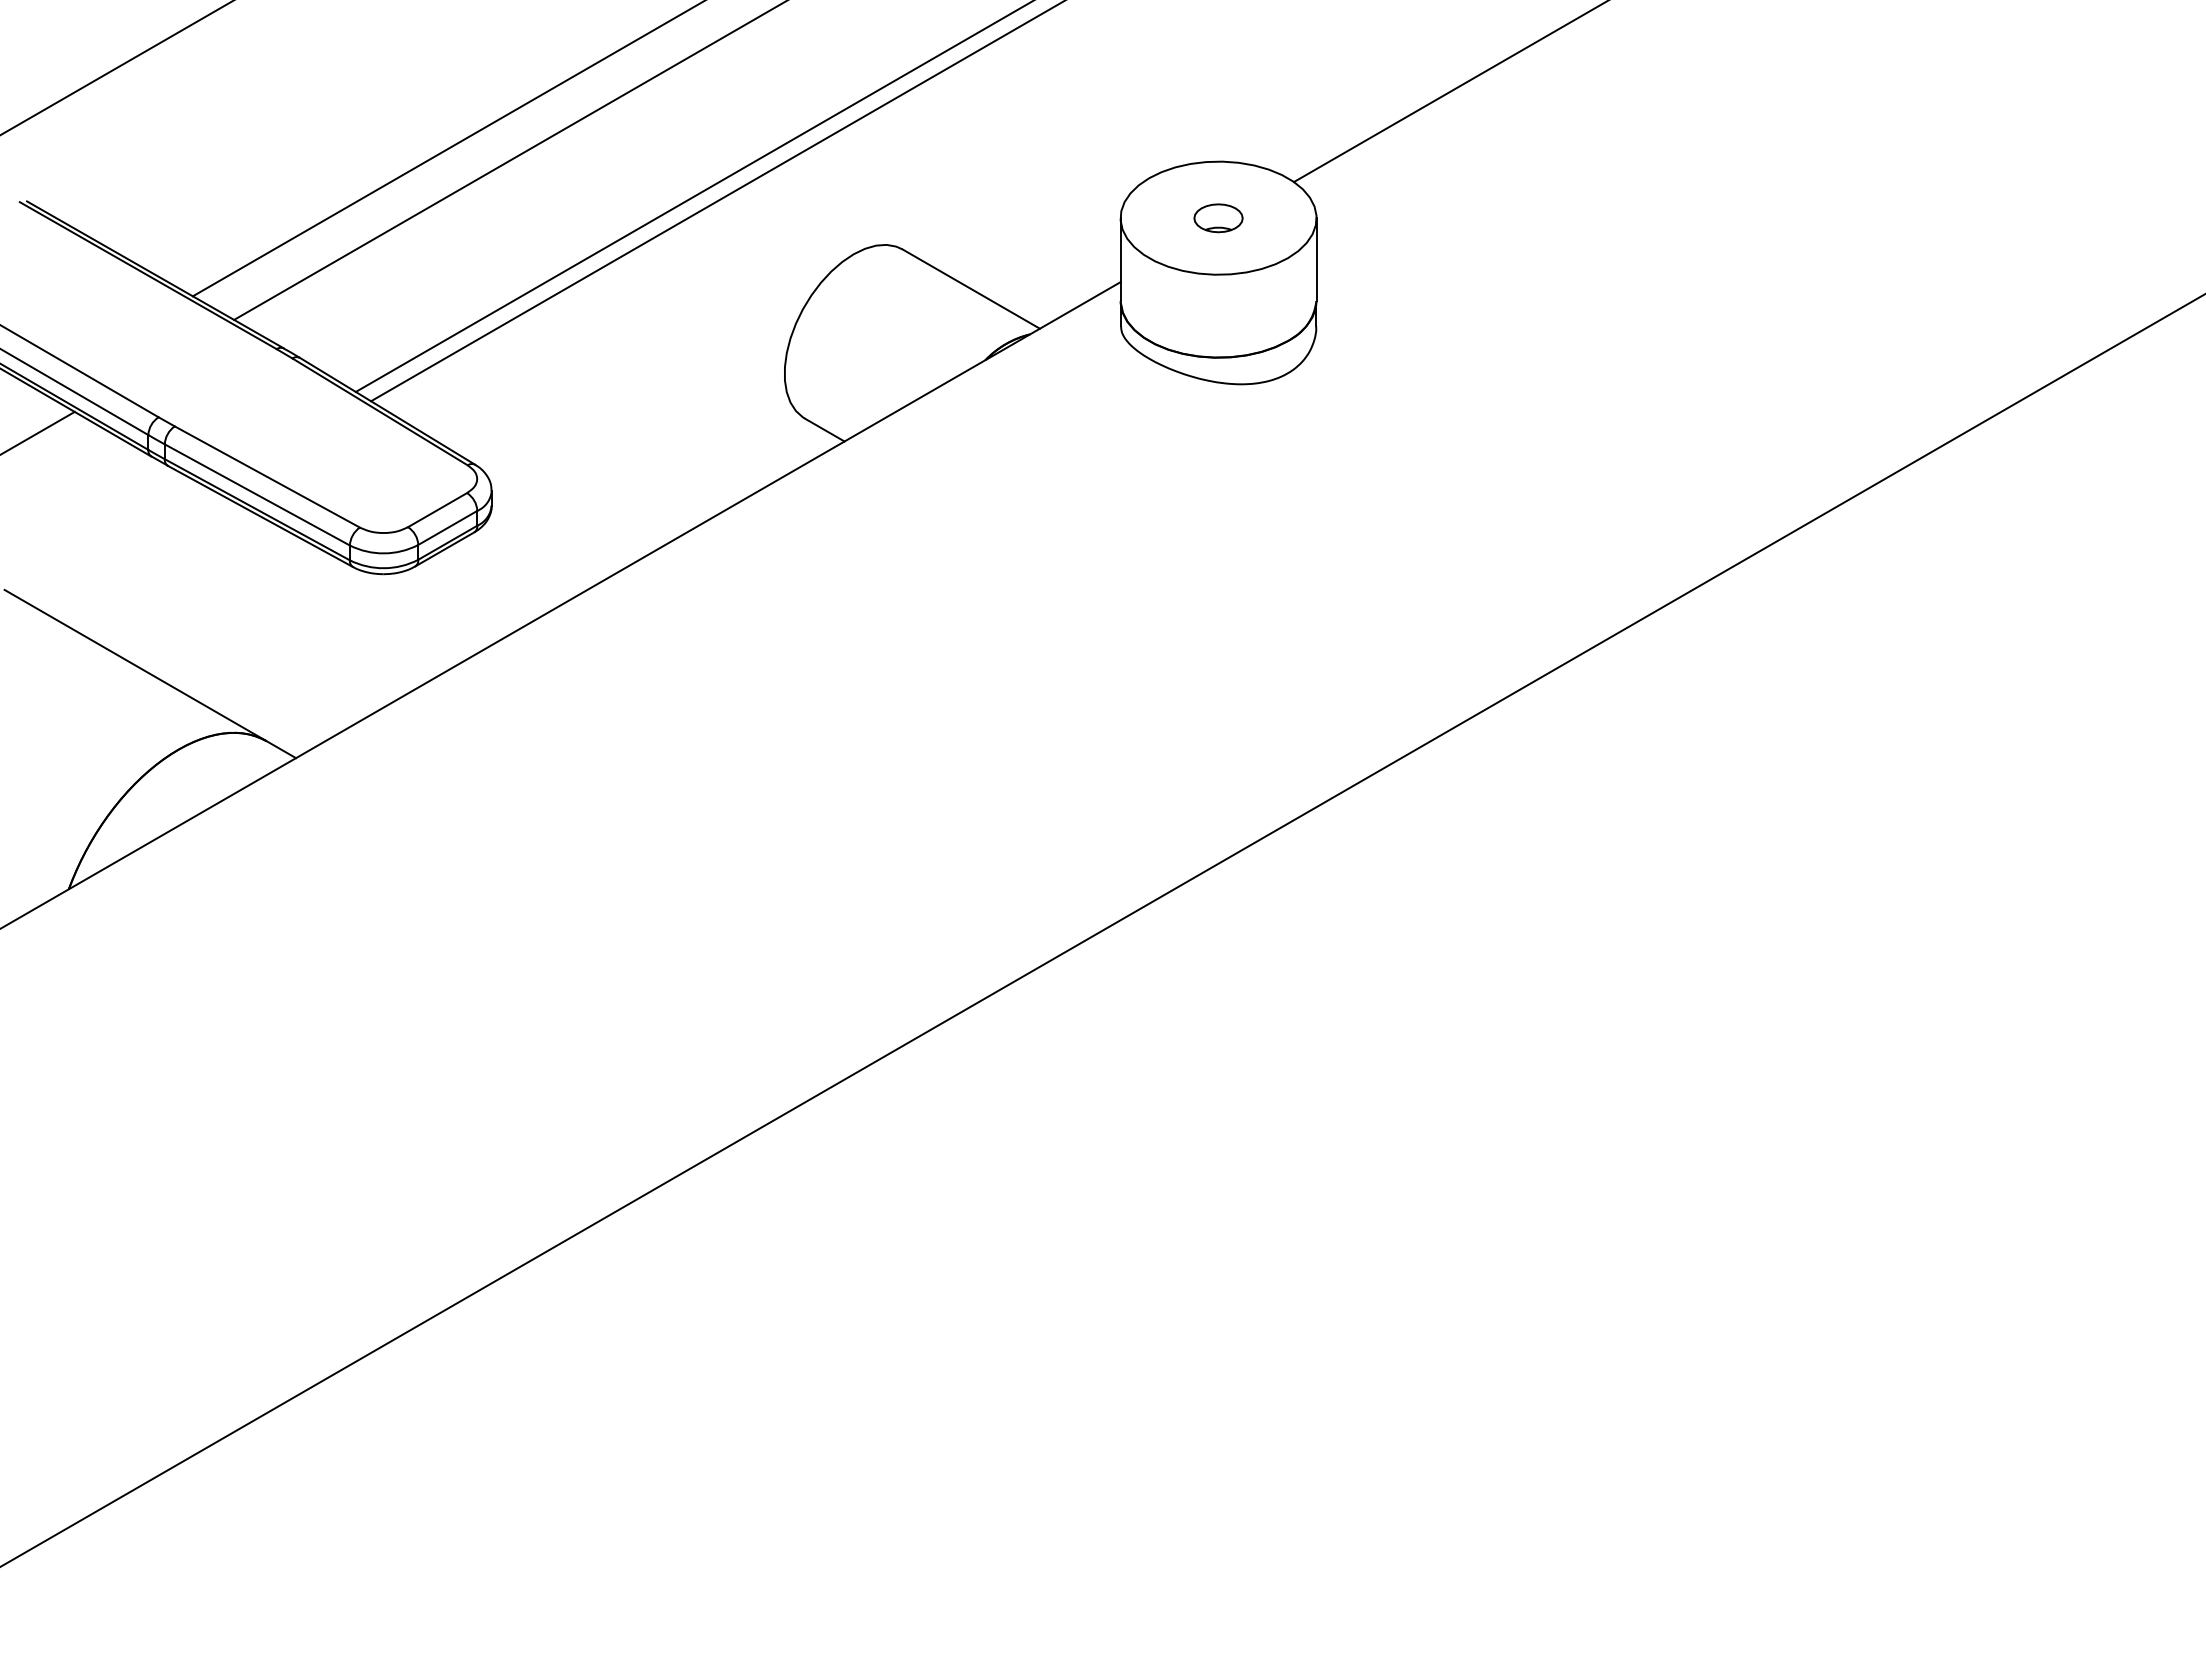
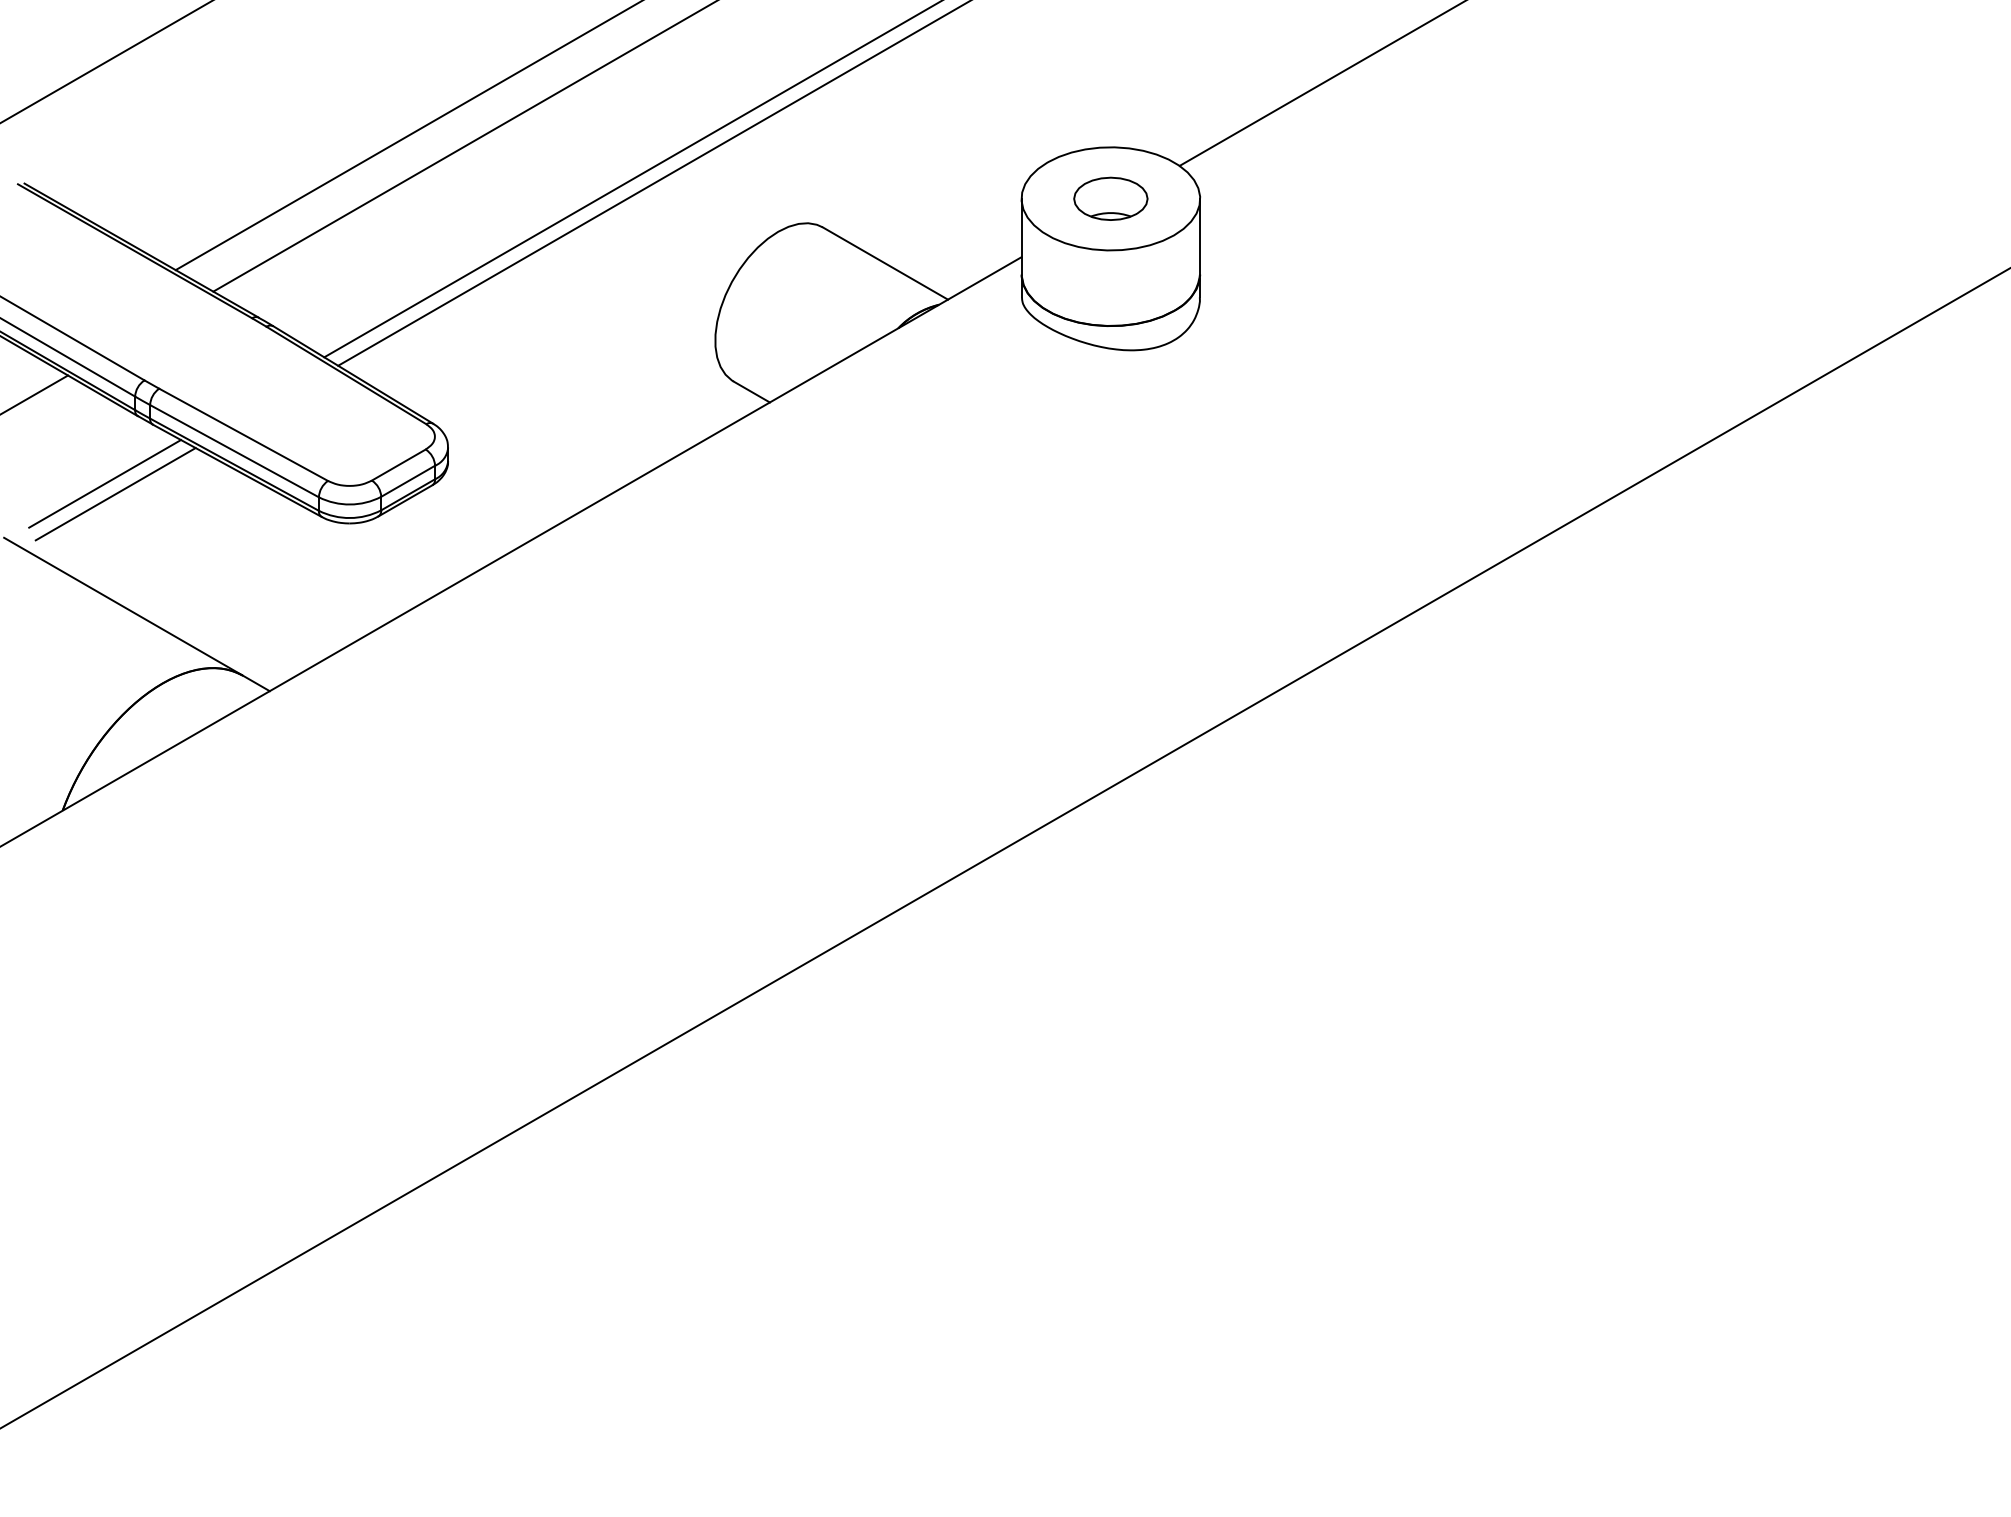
part: (1218, 218) -> (1110, 199), size x1.67
line: (115, 530) -> (105, 483), added
line: (126, 541) -> (115, 493), added

